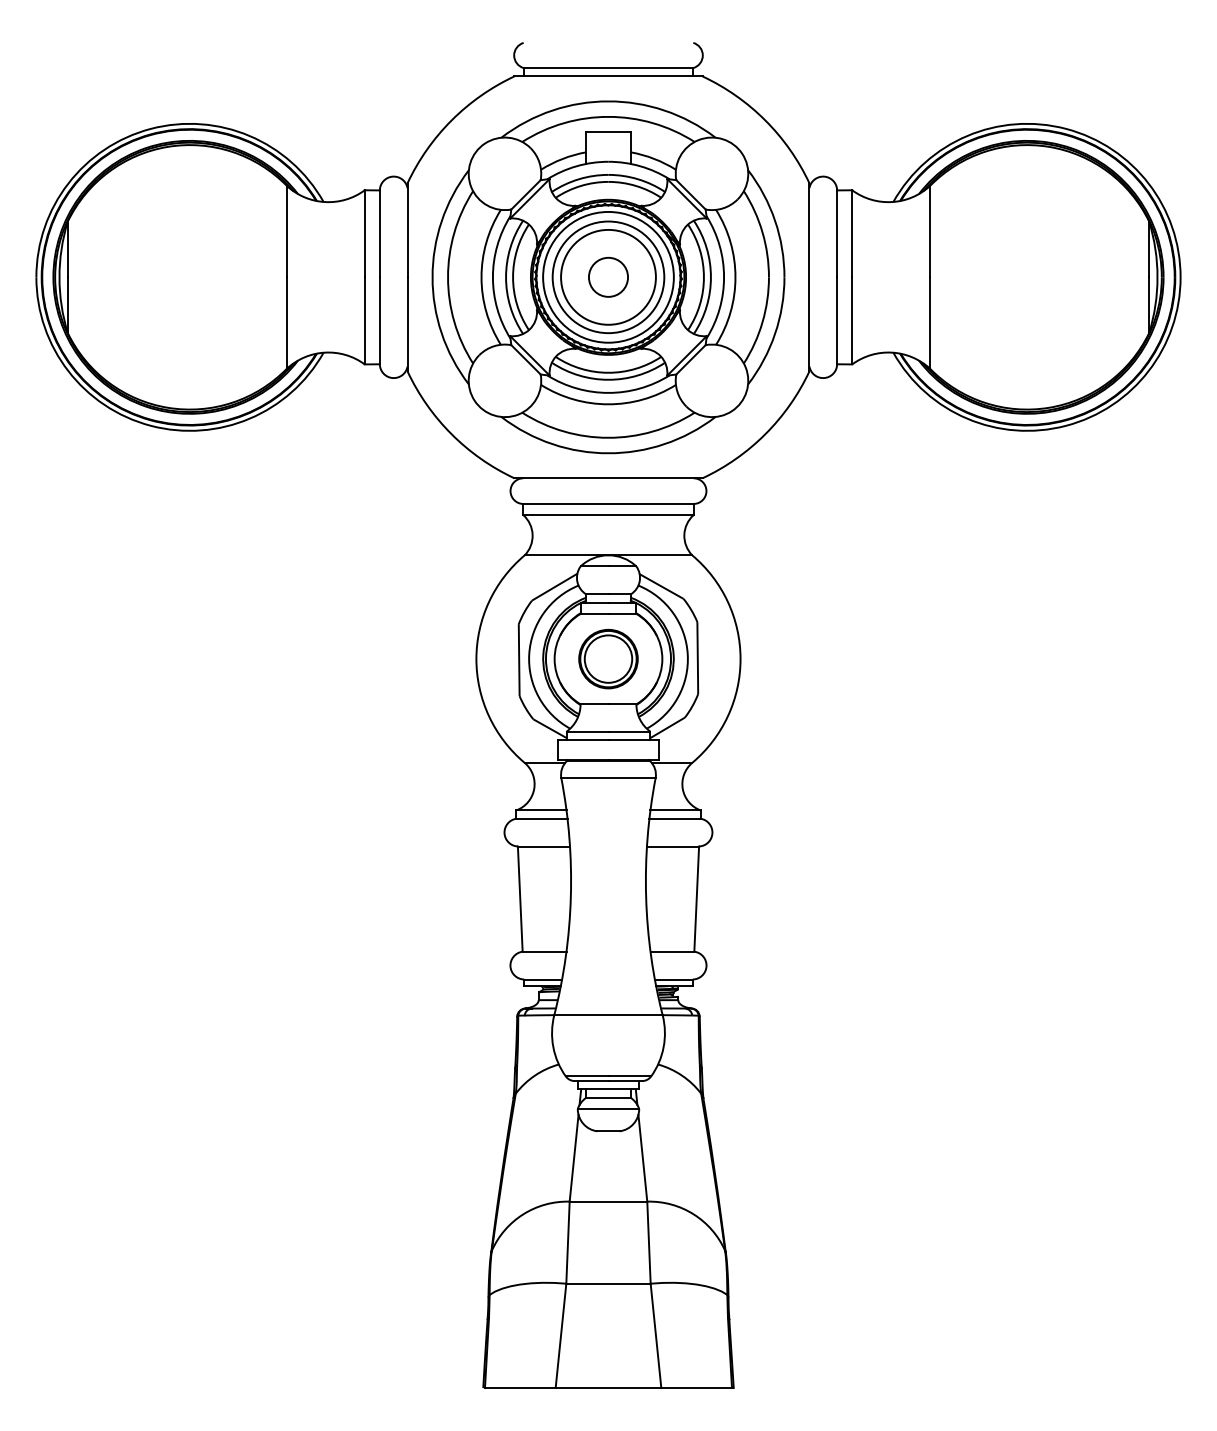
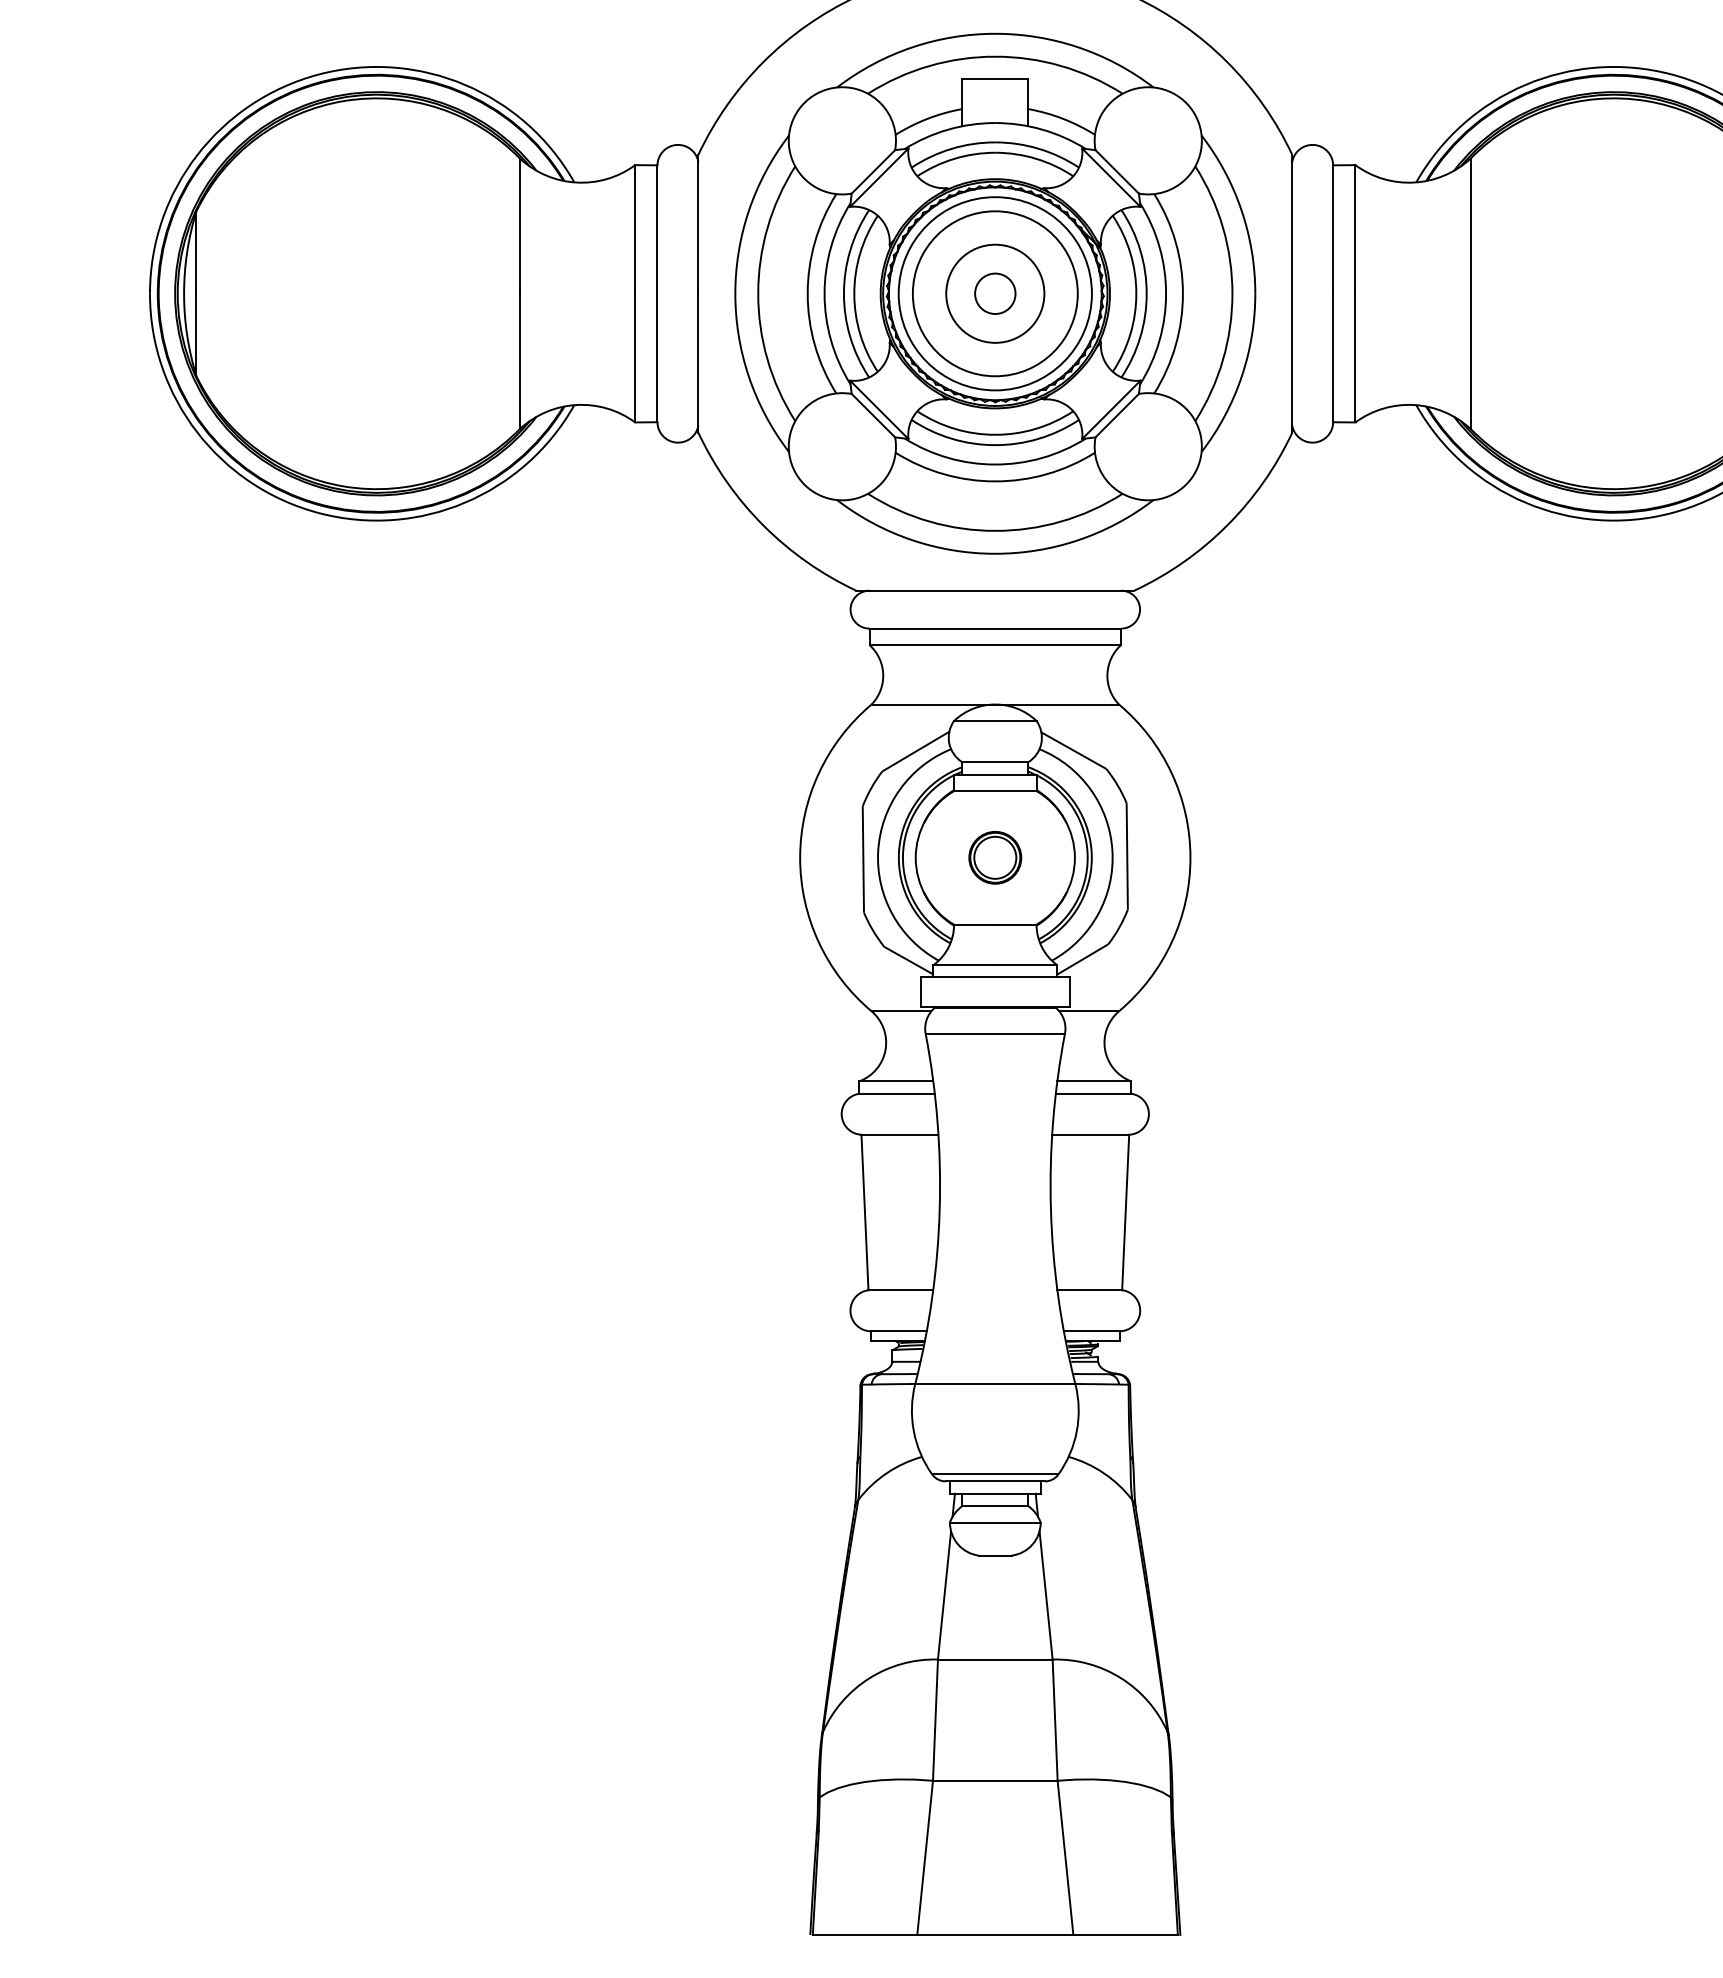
circle: (608, 276) -> (995, 292), size x0.7
circle: (608, 276) -> (995, 292), size x0.7
part: (608, 658) -> (995, 856), size x0.6

